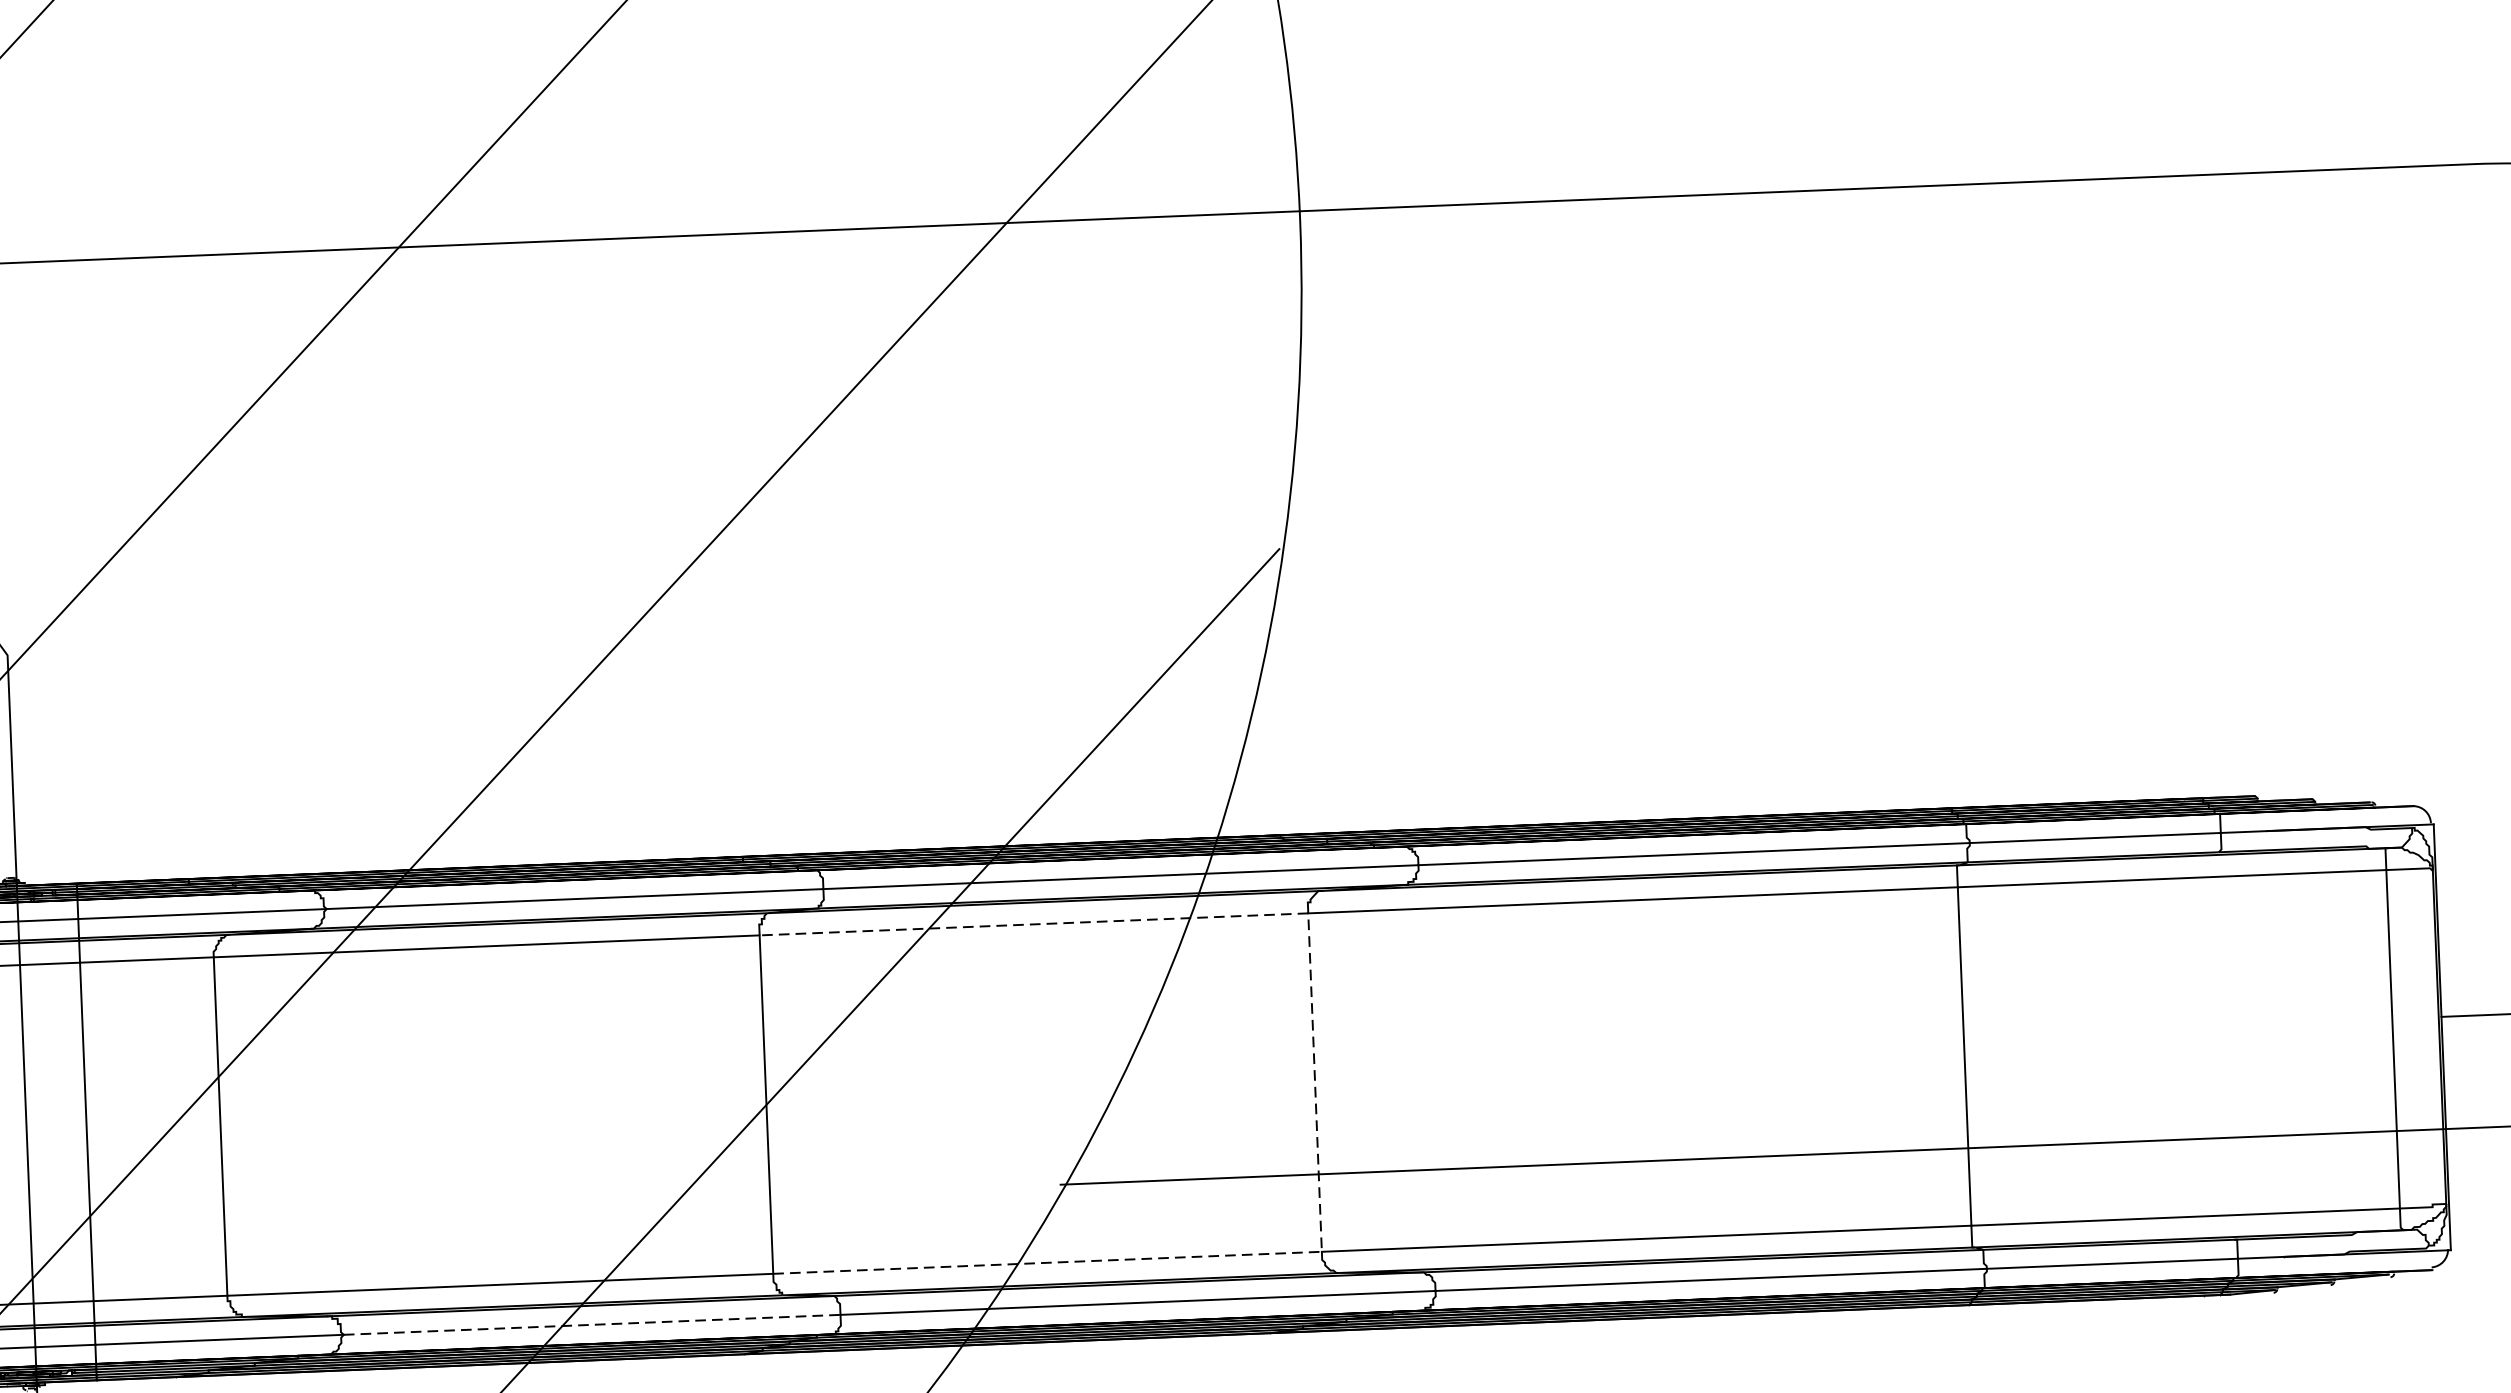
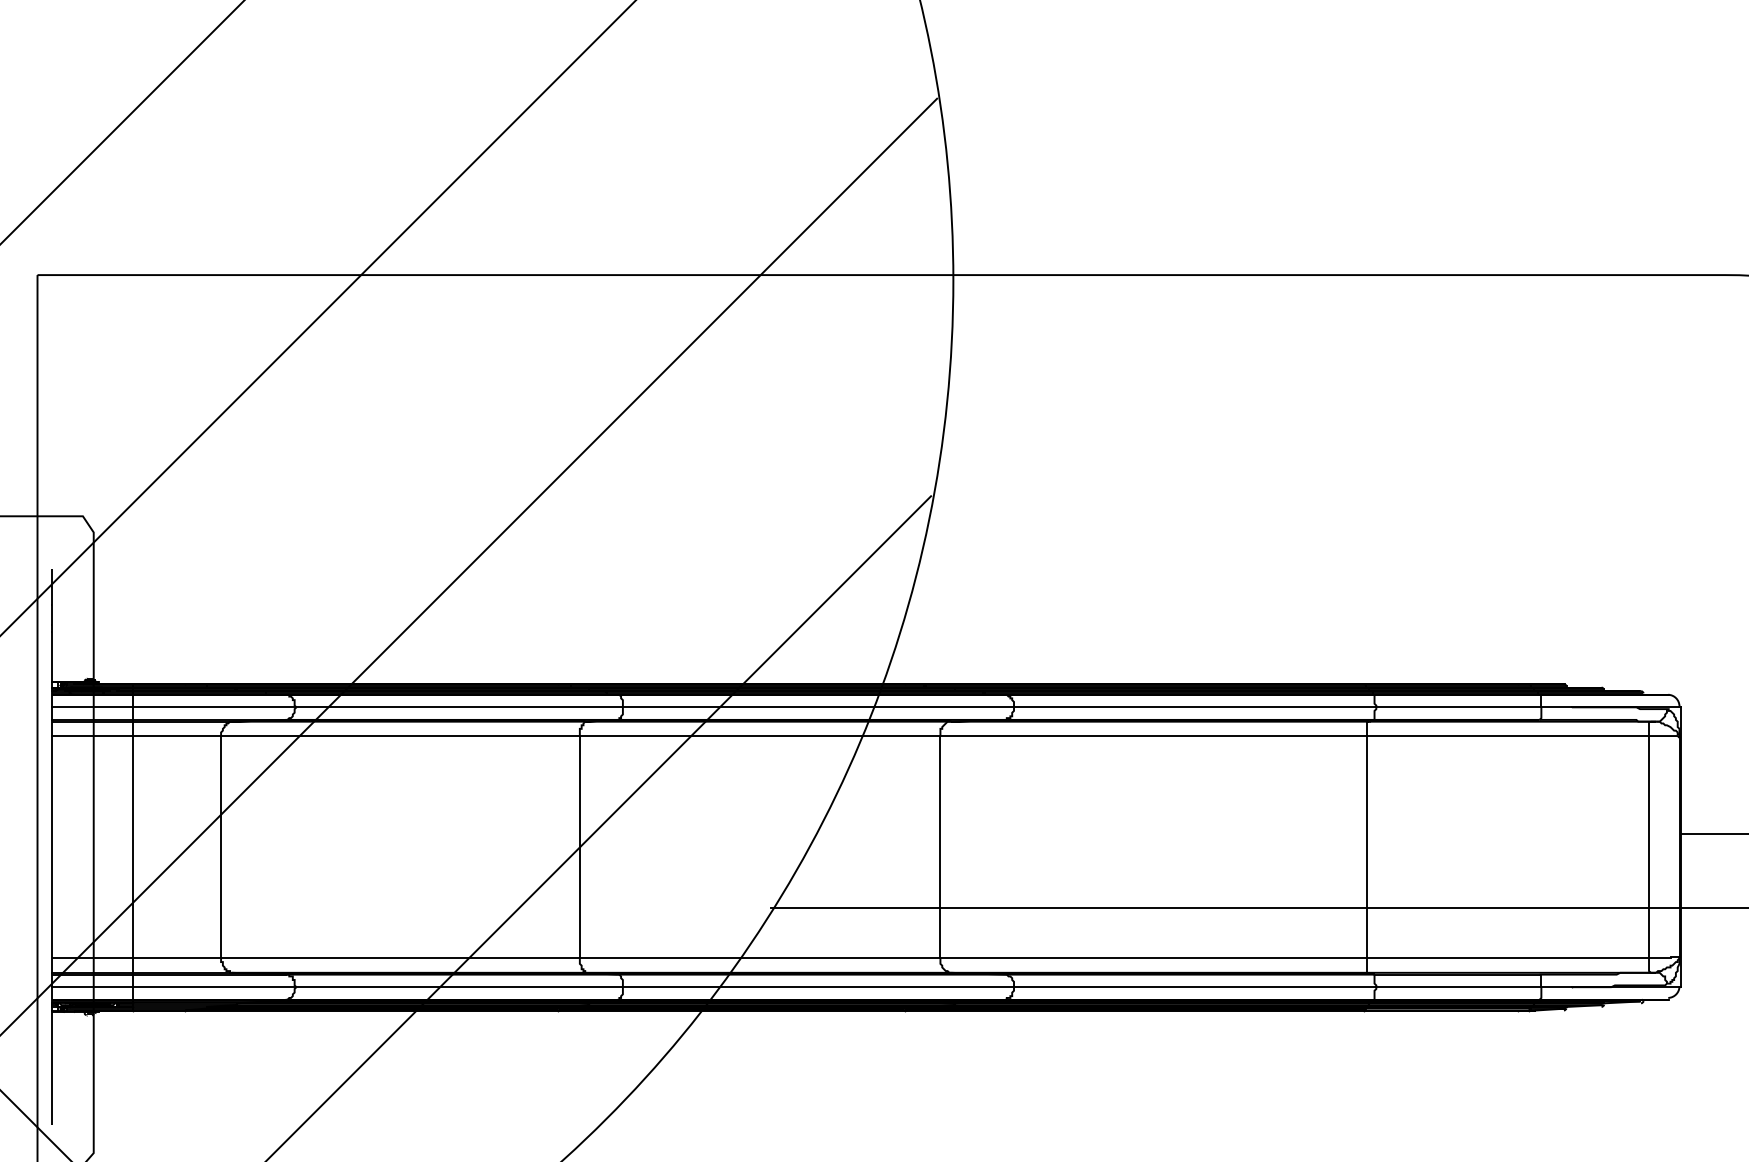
line: (1315, 1081) -> (940, 846), dashed -> solid
line: (593, 1325) -> (460, 987), dashed -> solid

